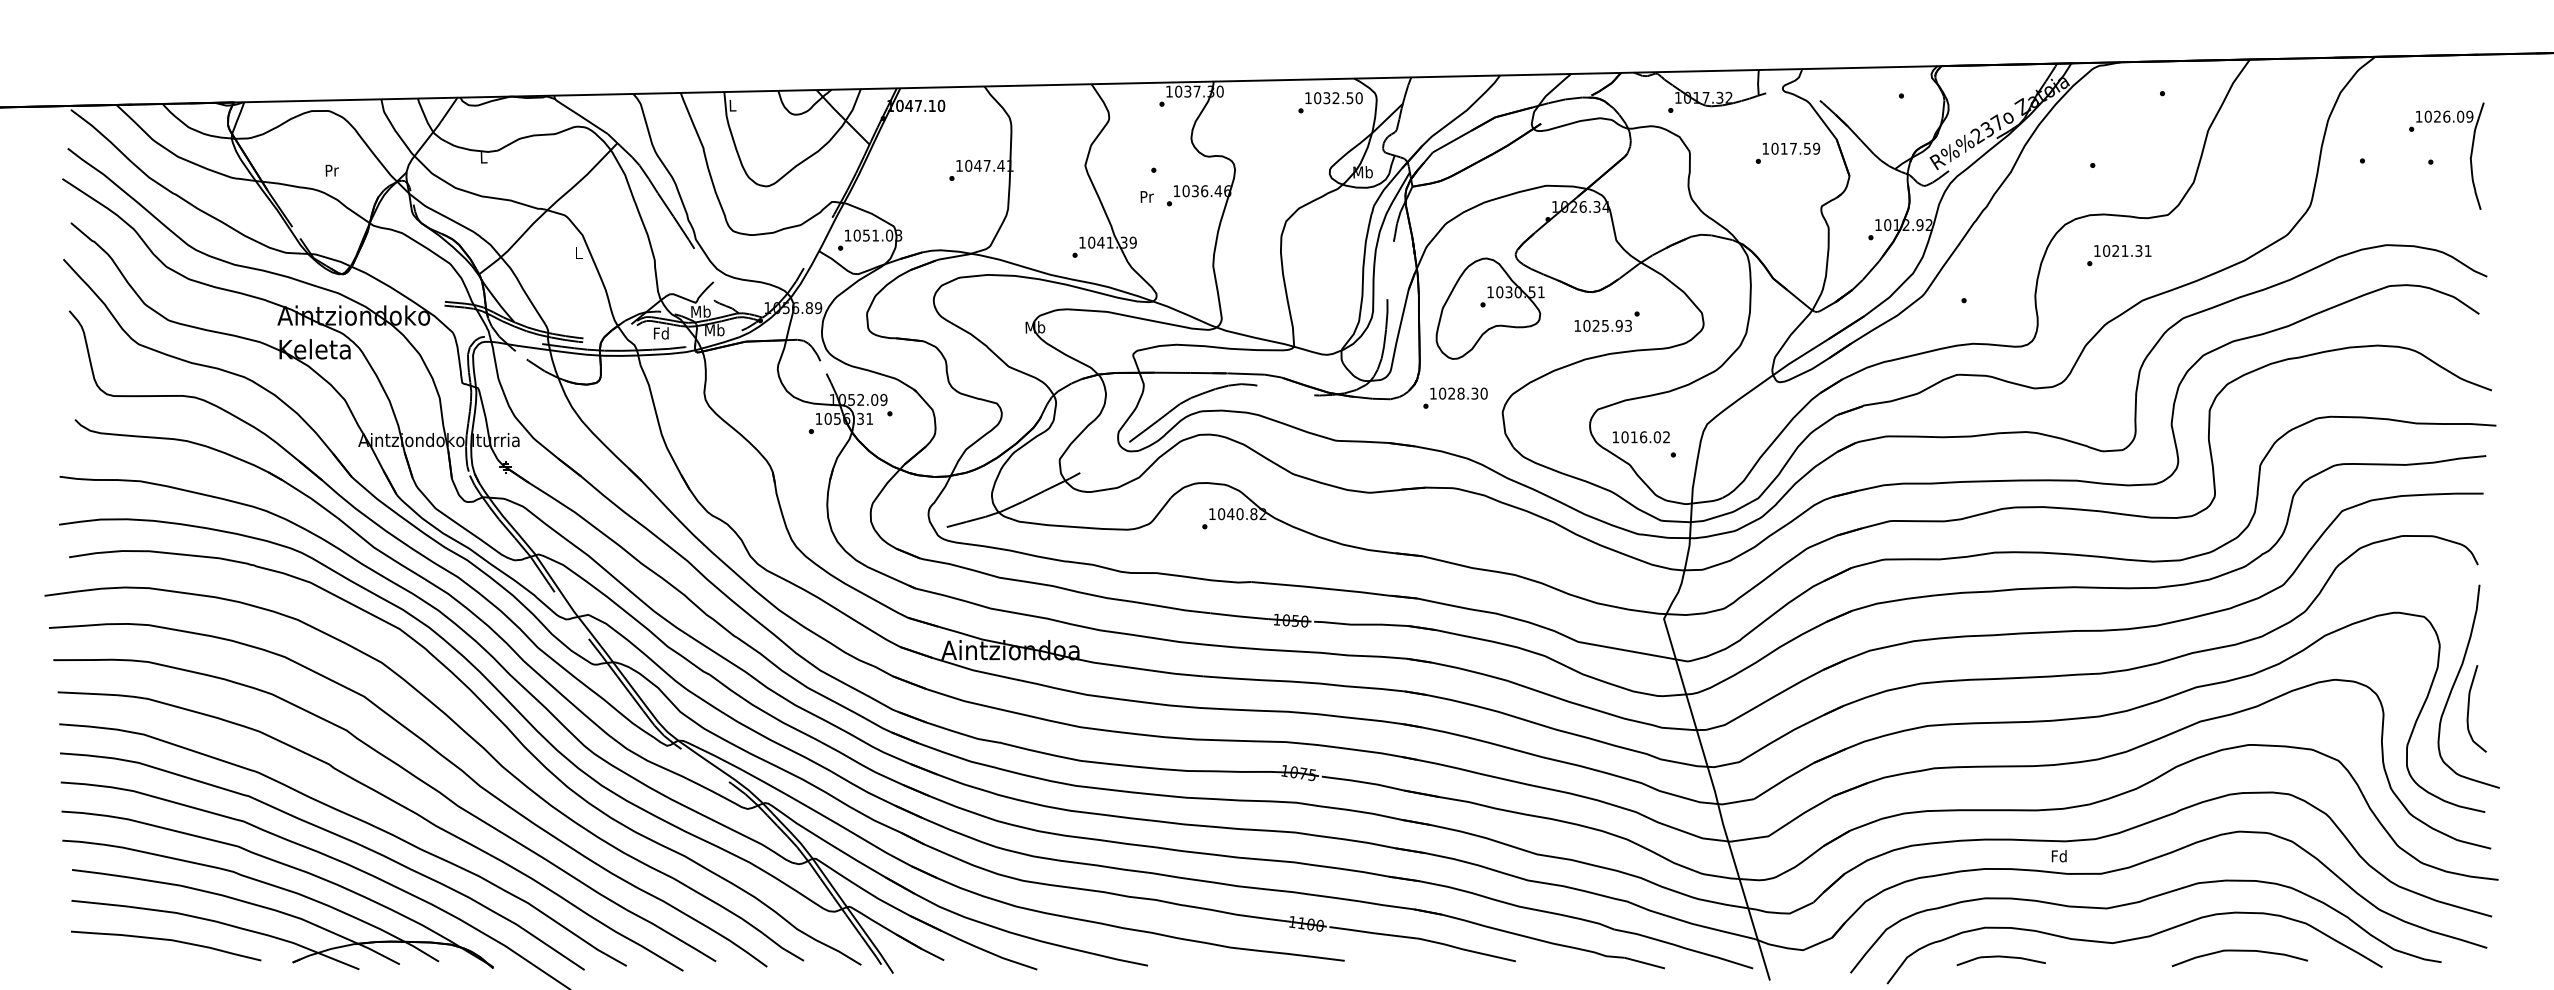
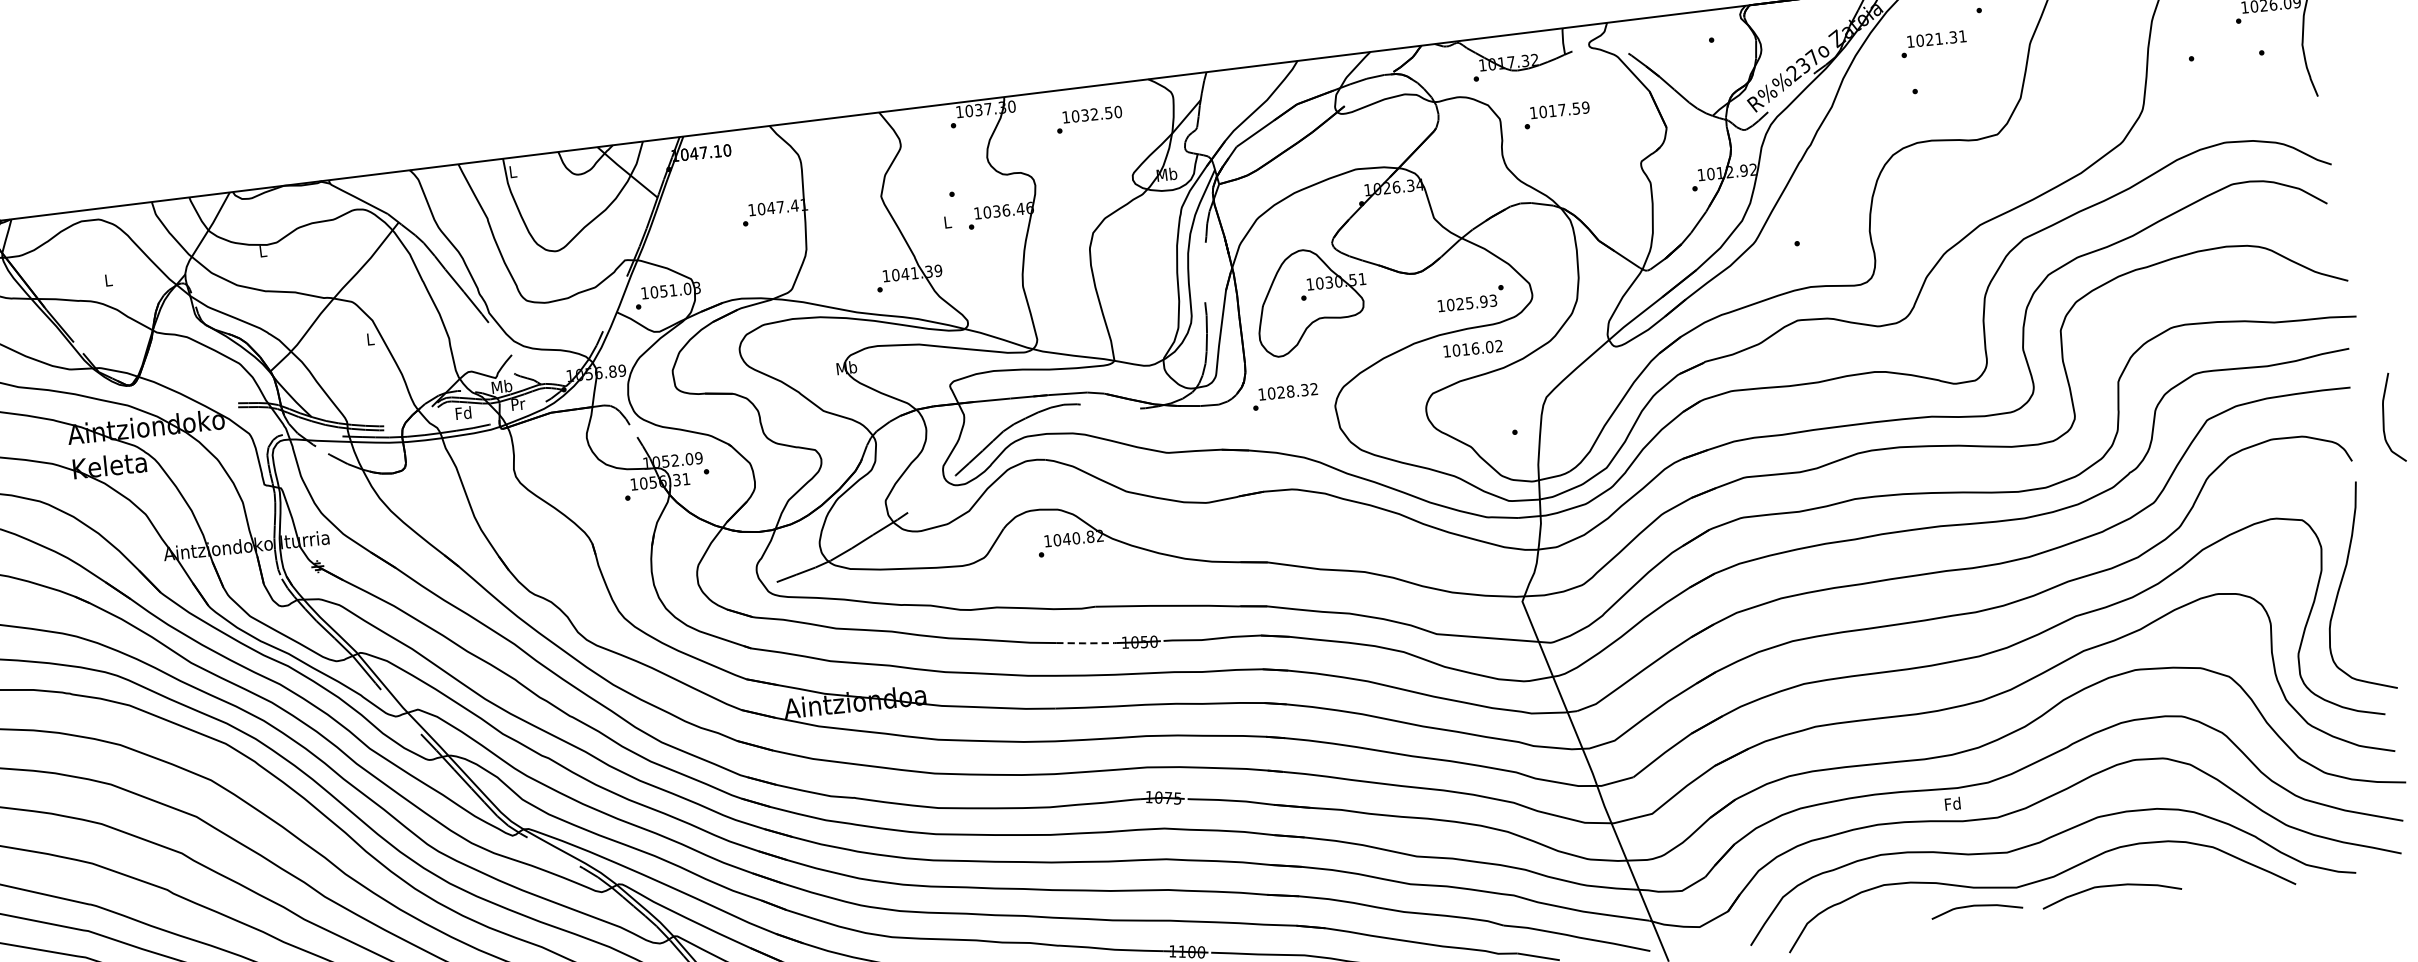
text: (1330, 102) -> (1089, 119), moved
text: (1787, 152) -> (1556, 114), moved
text: (331, 170) -> (108, 280), Pr -> L
text: (1146, 196) -> (947, 222), Pr -> L
text: (2119, 255) -> (1933, 44), moved
text: (1606, 321) -> (1470, 298), moved
text: (714, 329) -> (517, 403), Mb -> Pr
text: (1483, 393) -> (1313, 389), 1028.30 -> 1028.32
text: (1640, 437) -> (1472, 349), moved
line: (1240, 616) -> (1087, 643), solid -> dashed
curve: (2469, 708) -> (2384, 418), moved
curve: (2239, 951) -> (2110, 886), moved
curve: (2000, 957) -> (1975, 906), moved

